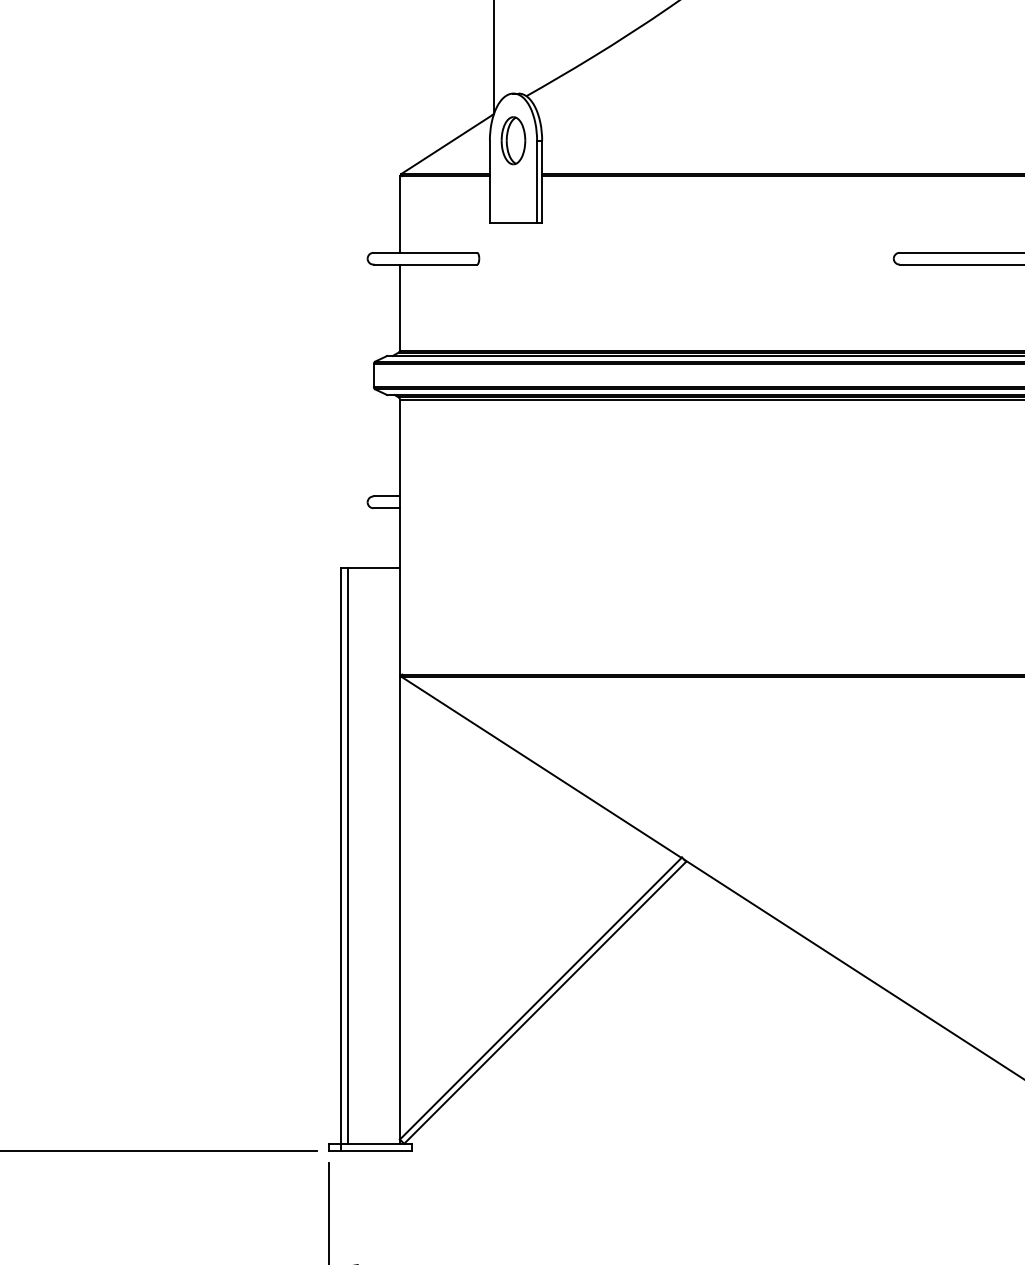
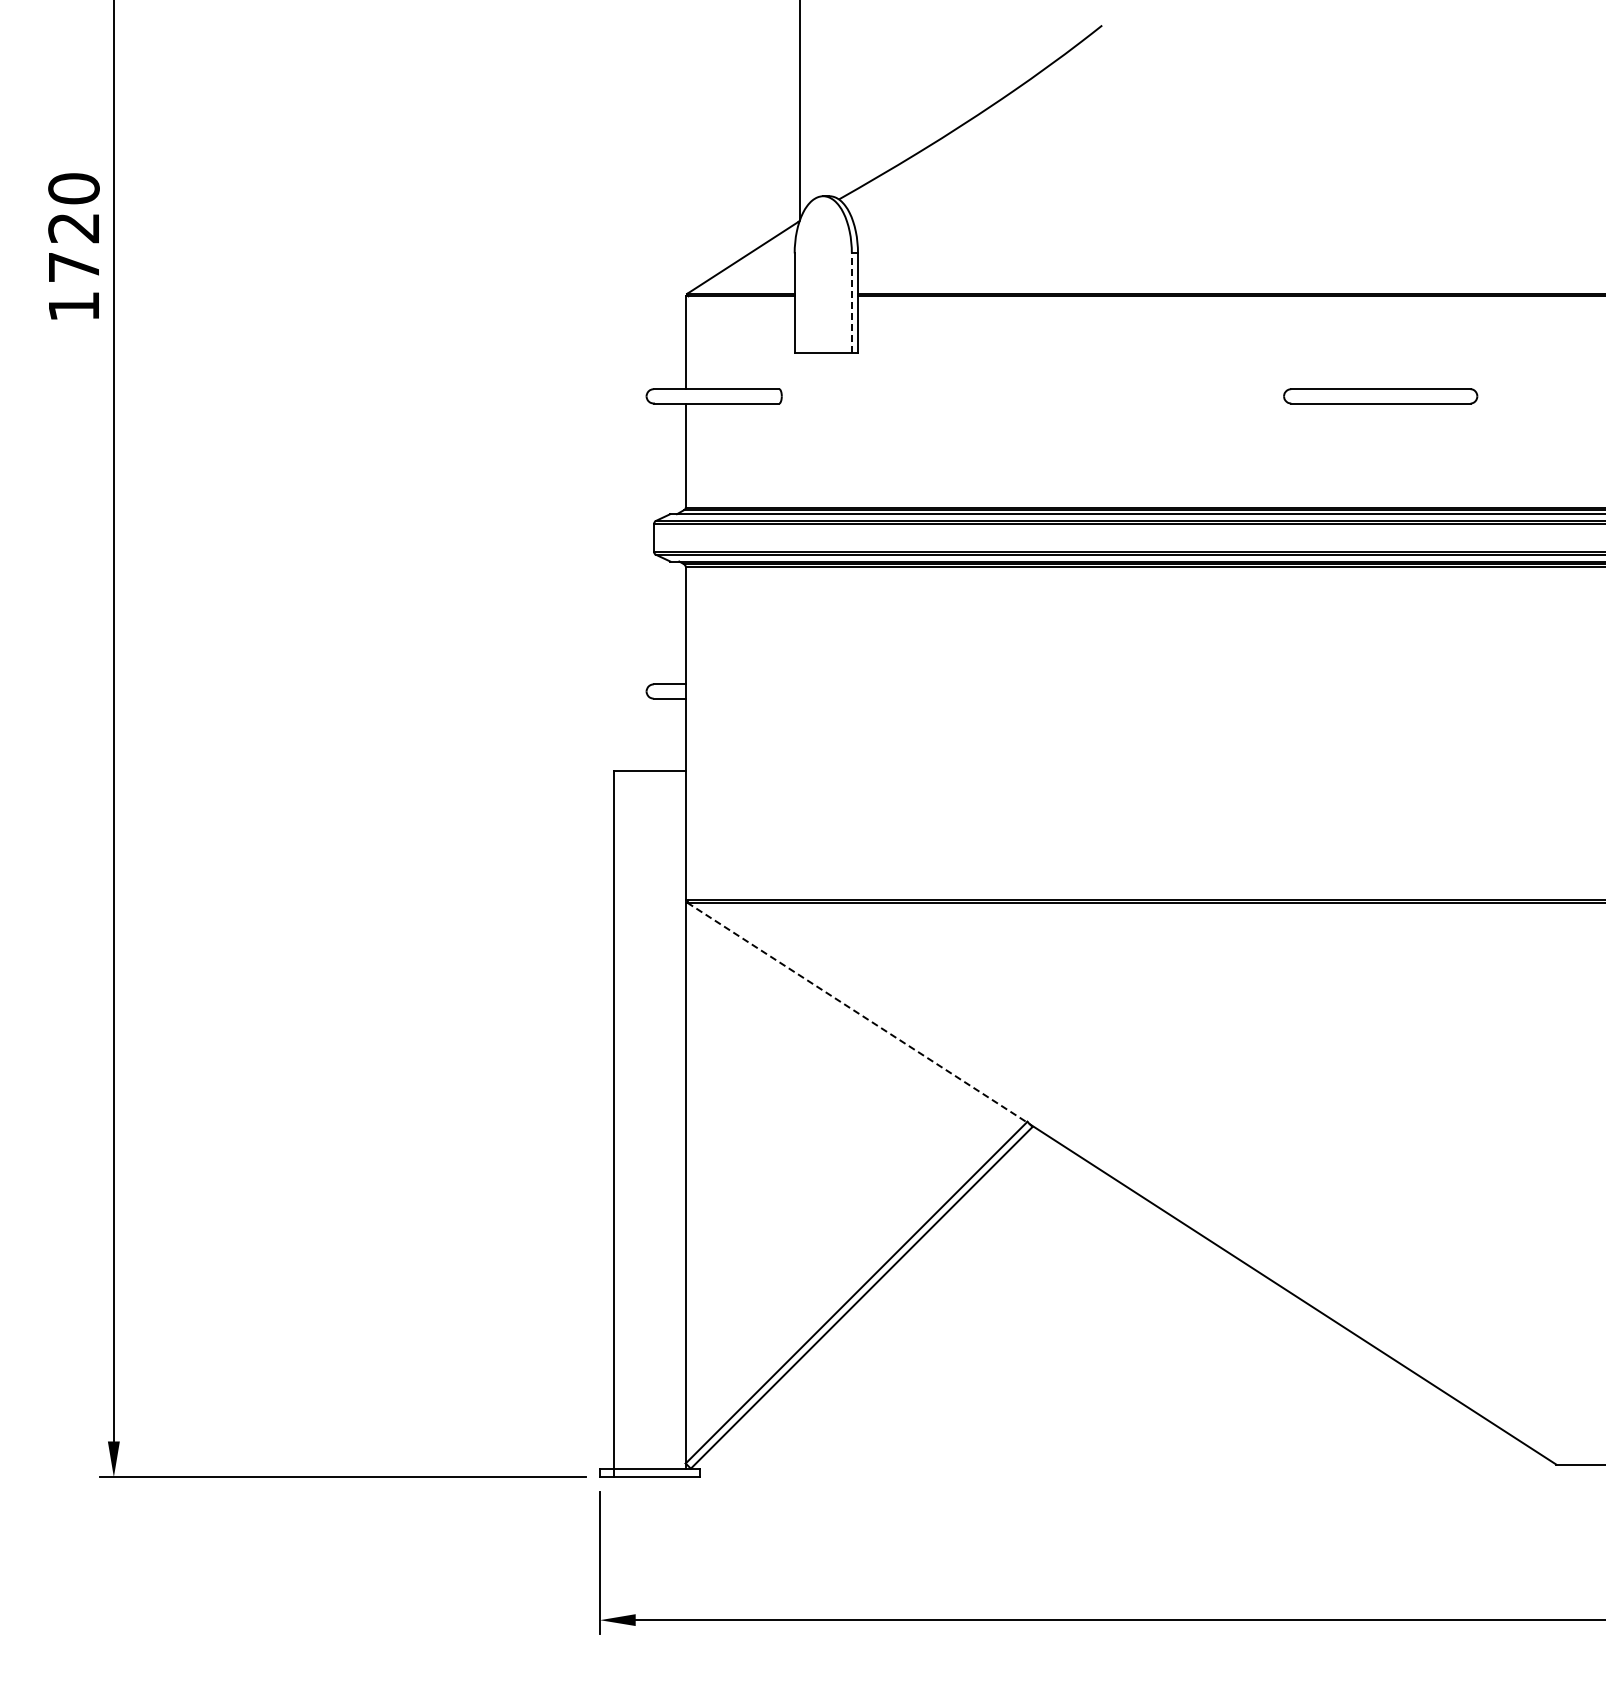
part: (513, 140) -> (823, 253), removed
line: (536, 181) -> (851, 302), solid -> dashed
line: (541, 767) -> (857, 1012), solid -> dashed
line: (347, 855) -> (622, 1119), removed

